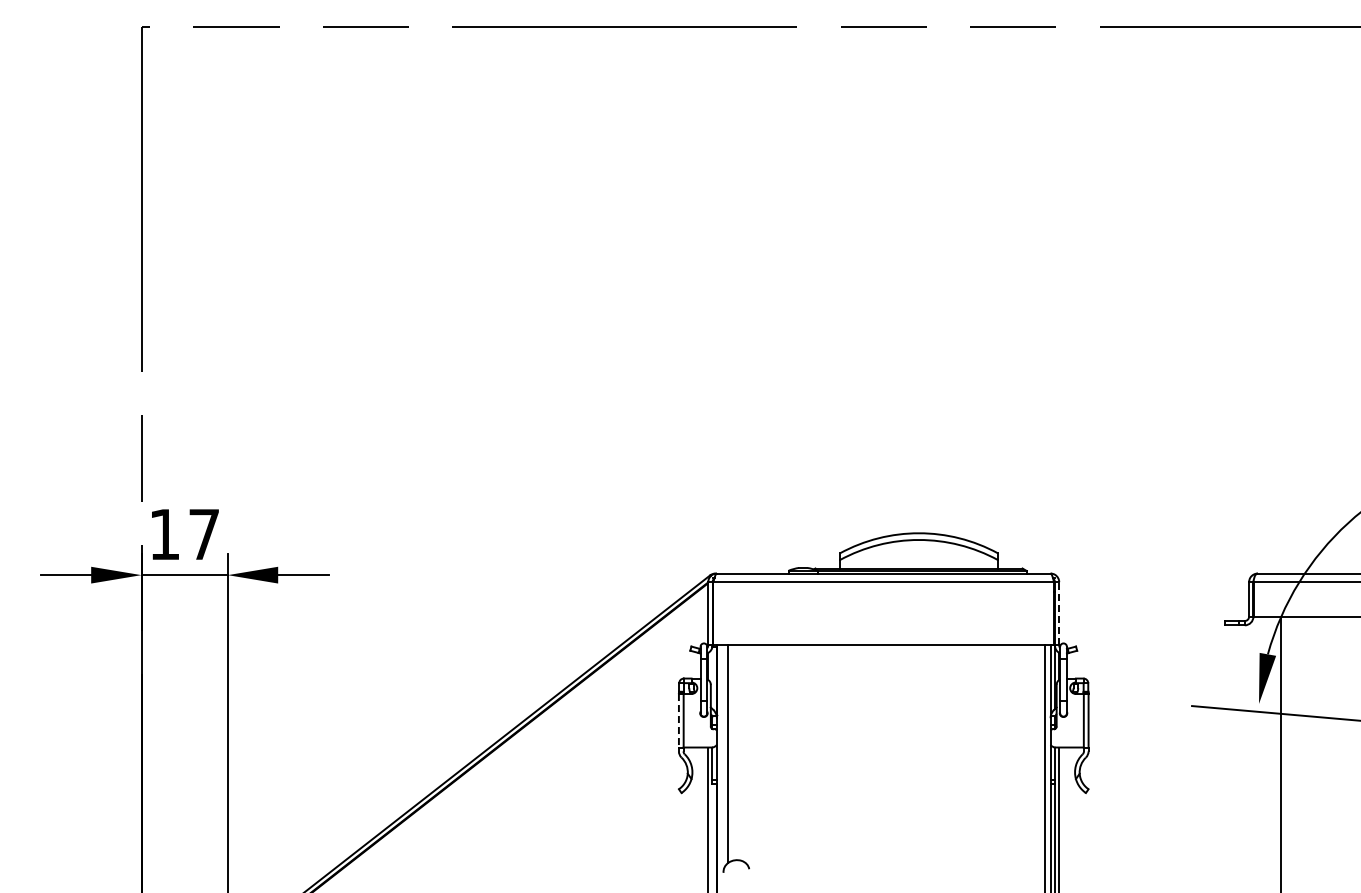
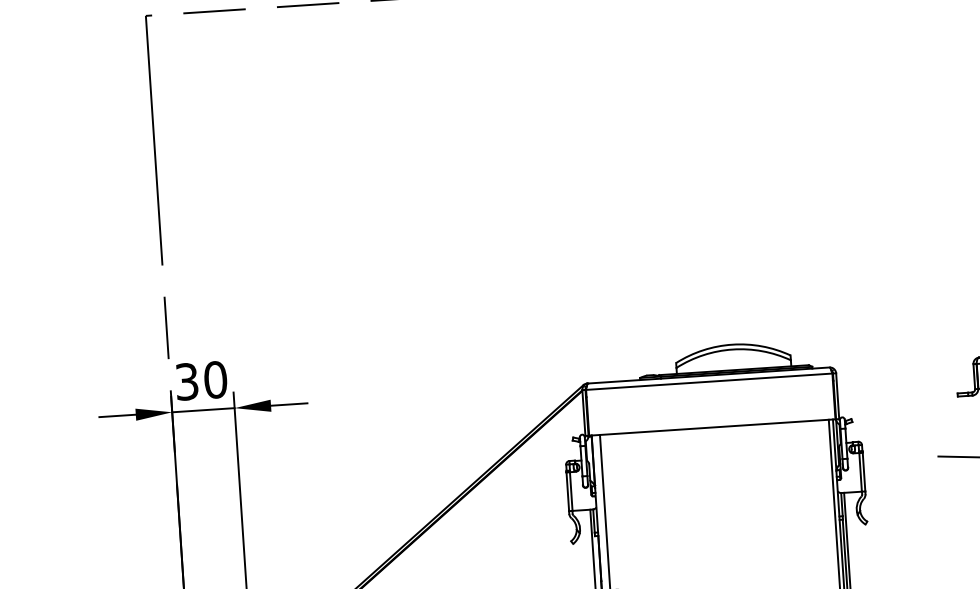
text: (184, 534) -> (201, 380), 17 -> 30
line: (1059, 613) -> (837, 395), dashed -> solid
line: (678, 720) -> (567, 491), dashed -> solid

